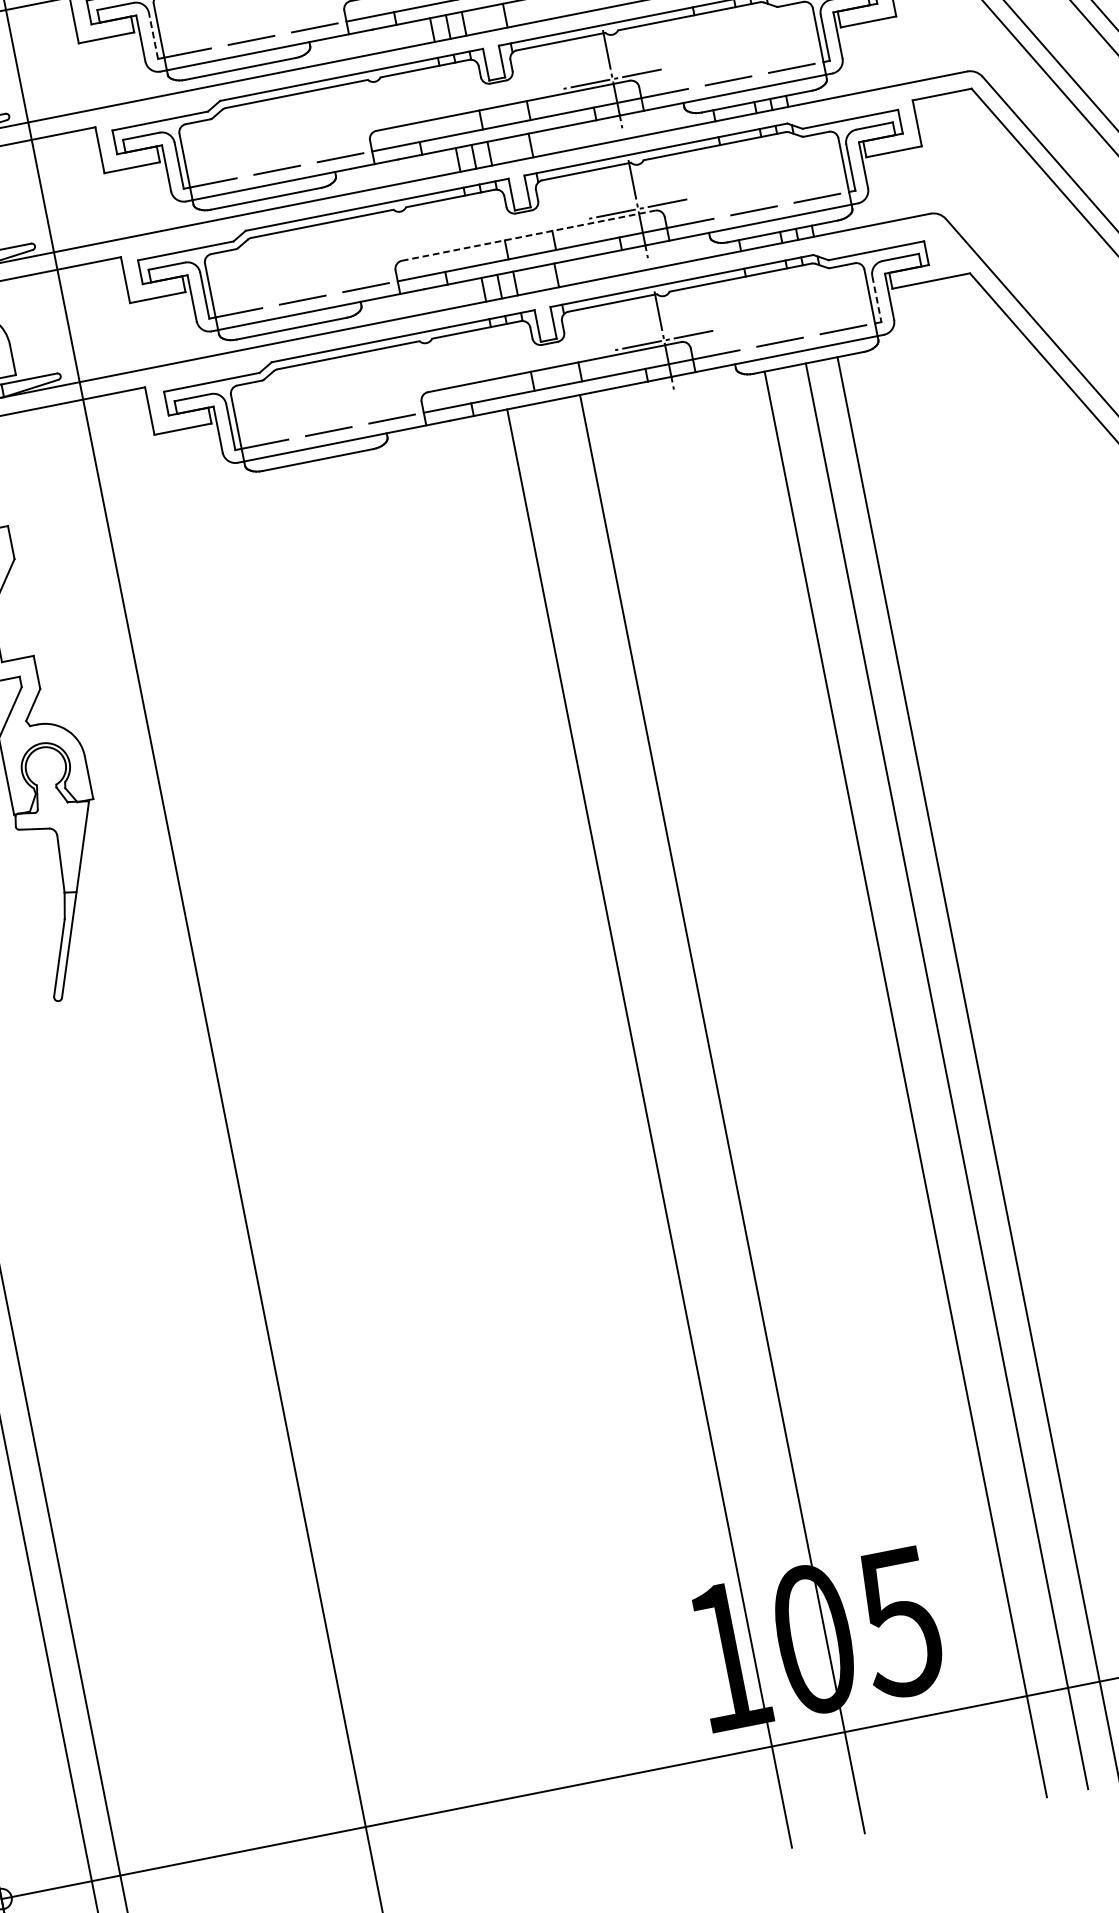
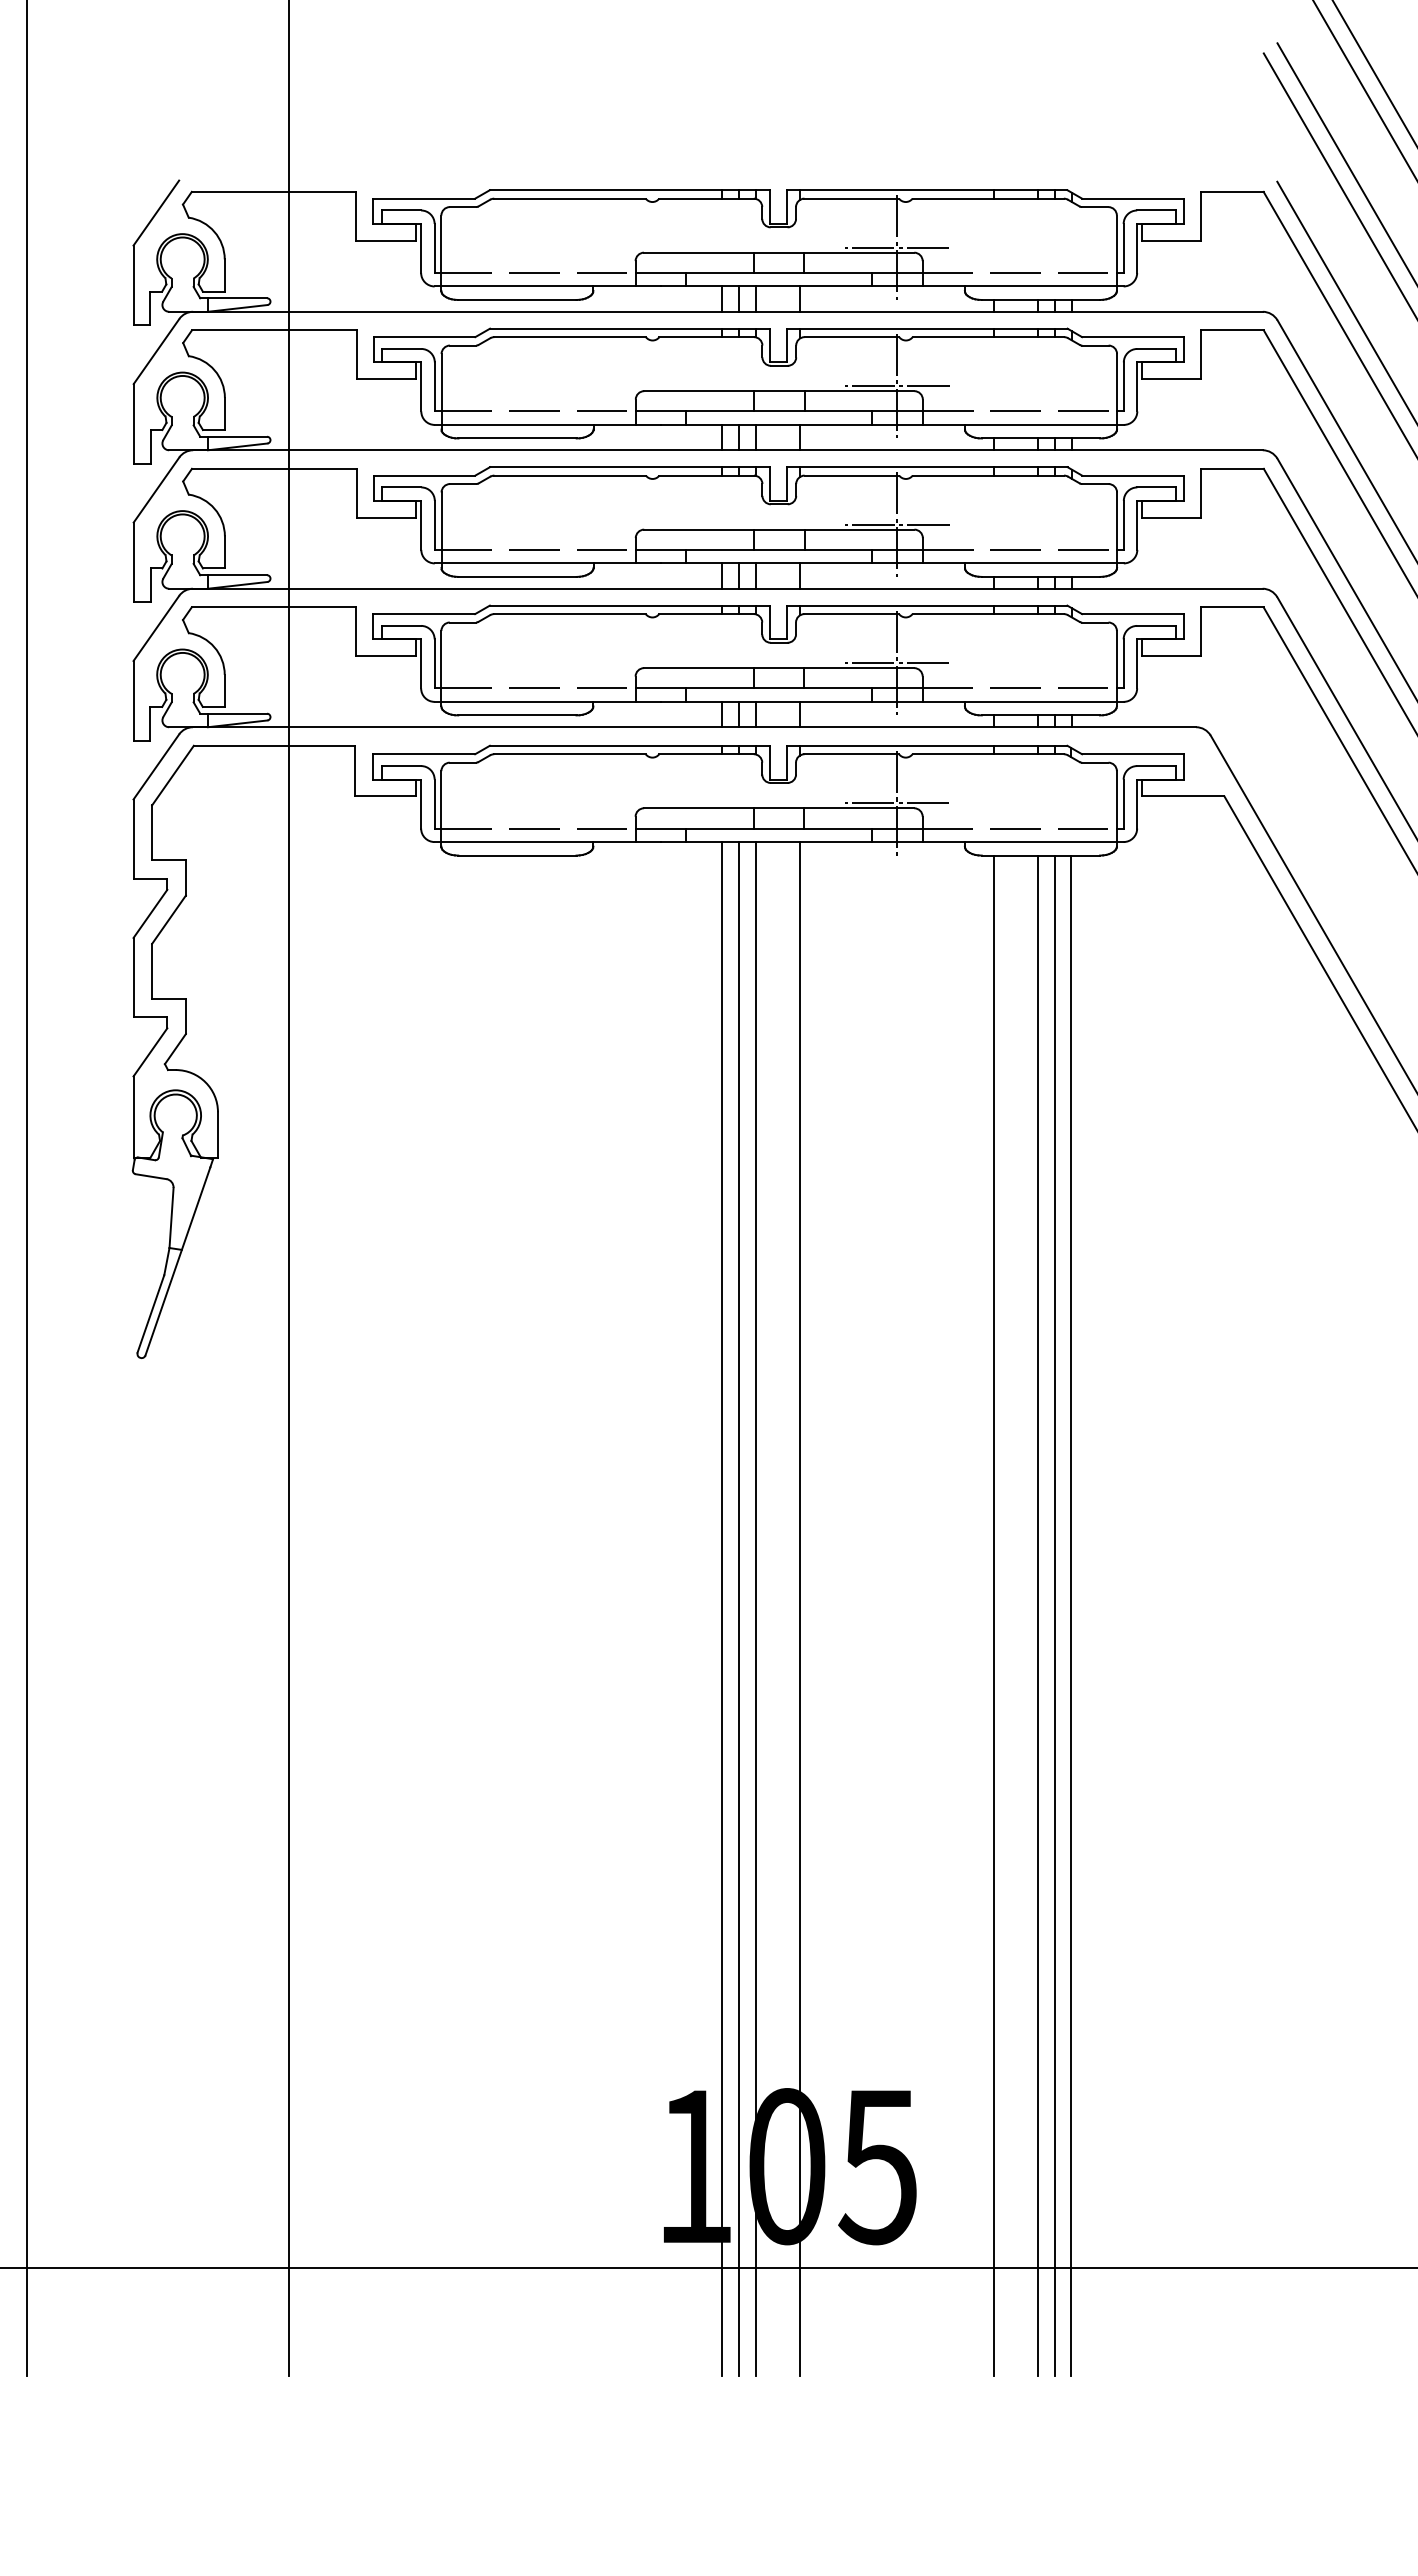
line: (153, 35) -> (434, 386), dashed -> solid
line: (529, 235) -> (779, 668), dashed -> solid
line: (876, 299) -> (1123, 804), dashed -> solid
line: (962, 1072) -> (1054, 1615), added
line: (681, 1121) -> (755, 1608), added
line: (665, 1125) -> (738, 1608), added

